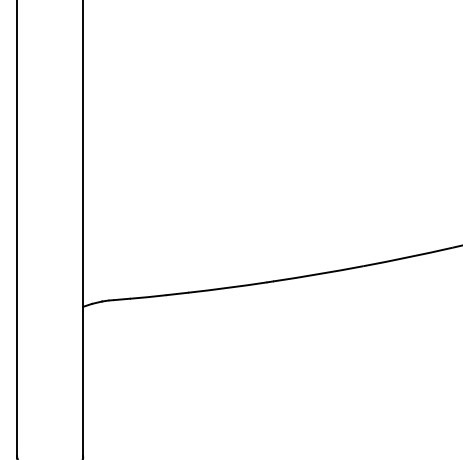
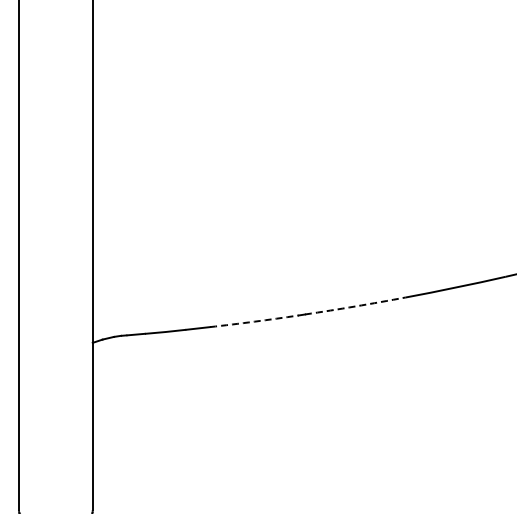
arc: (318, 274) -> (355, 306), solid -> dashed
arc: (227, 287) -> (254, 321), solid -> dashed

